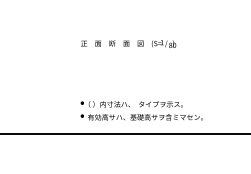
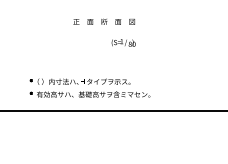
text: (164, 43) -> (124, 42), moved
part: (141, 110) -> (89, 87), moved

